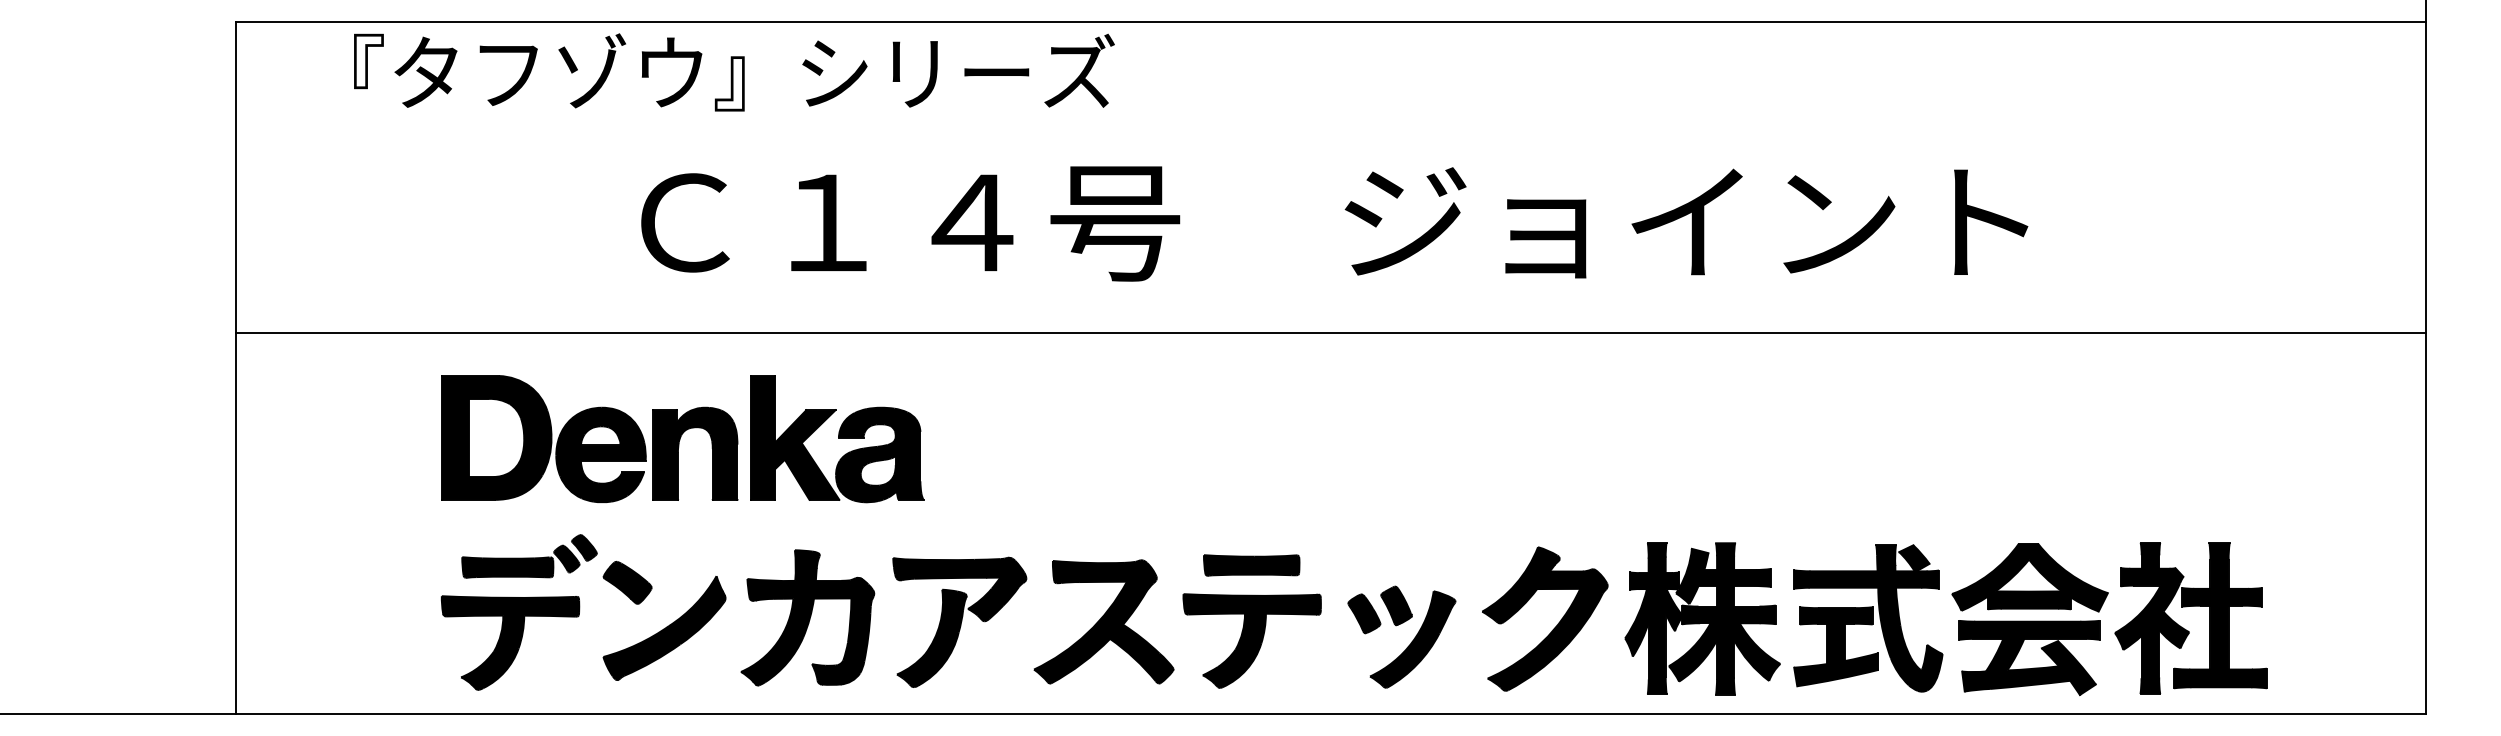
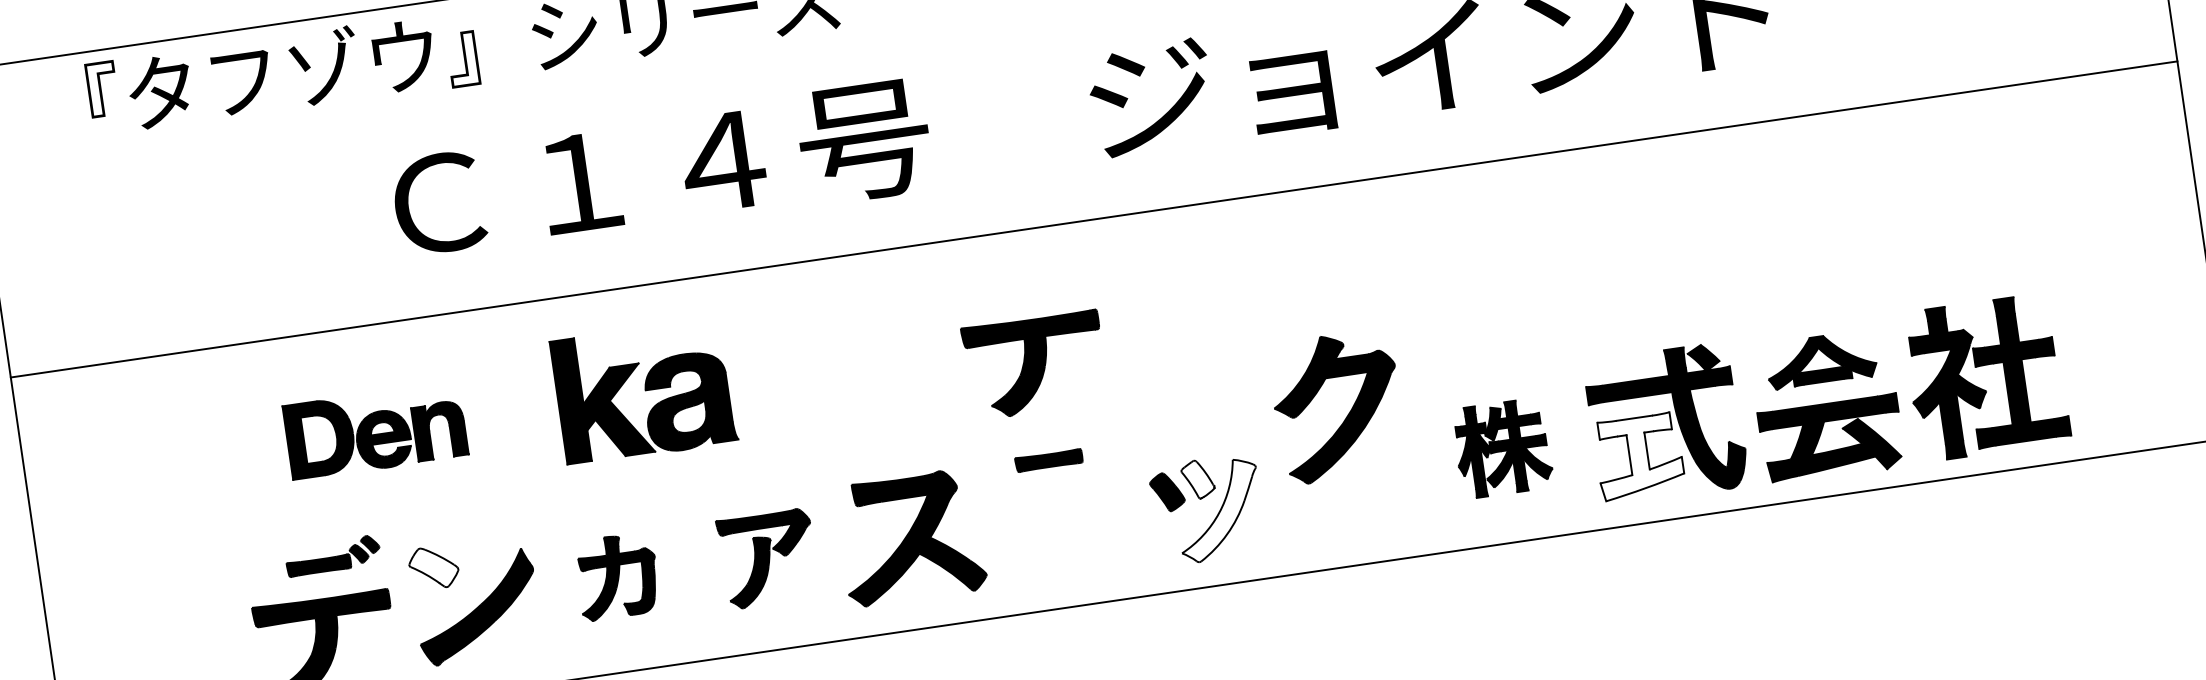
part: (589, 438) -> (375, 430), size x0.6
part: (837, 439) -> (644, 392), moved
part: (529, 556) -> (333, 555), size x0.7
part: (1251, 565) -> (1048, 460), size x0.7
part: (2029, 577) -> (1820, 360), size x0.7
fill: (627, 582) -> (433, 567), removed
fill: (1396, 605) -> (1198, 479), removed
part: (807, 617) -> (616, 576), size x0.6
part: (1702, 618) -> (1502, 447), size x0.6
part: (959, 621) -> (767, 558), size x0.7
part: (1554, 627) -> (1348, 413), moved
fill: (1412, 639) -> (1218, 510), removed
part: (1251, 640) -> (1034, 364), moved
fill: (1836, 646) -> (1639, 456), removed

